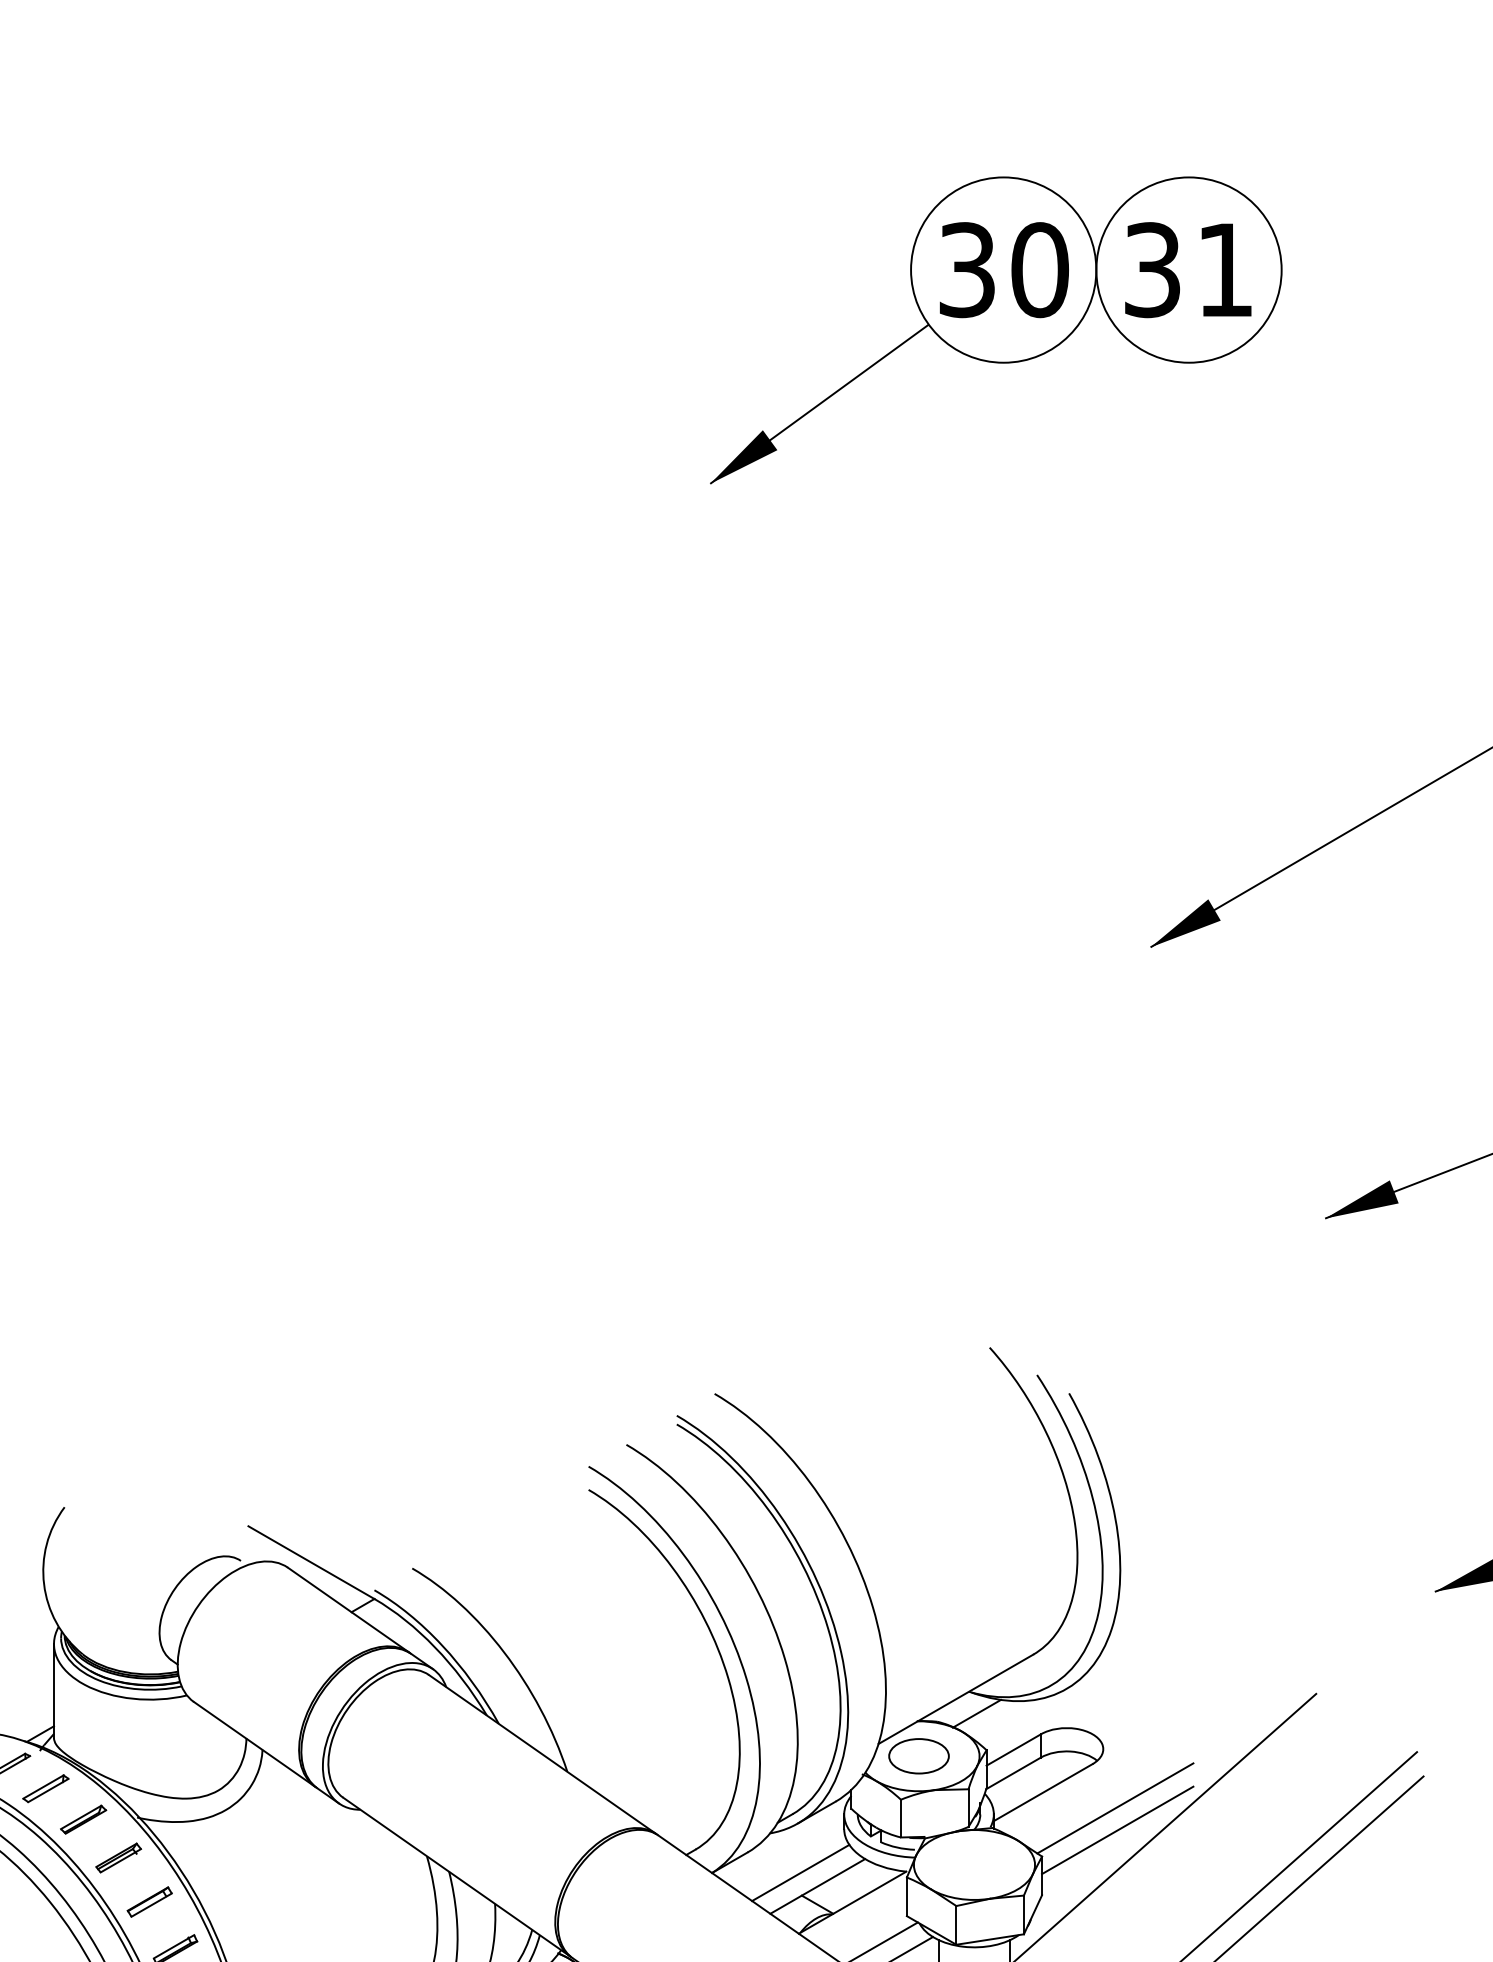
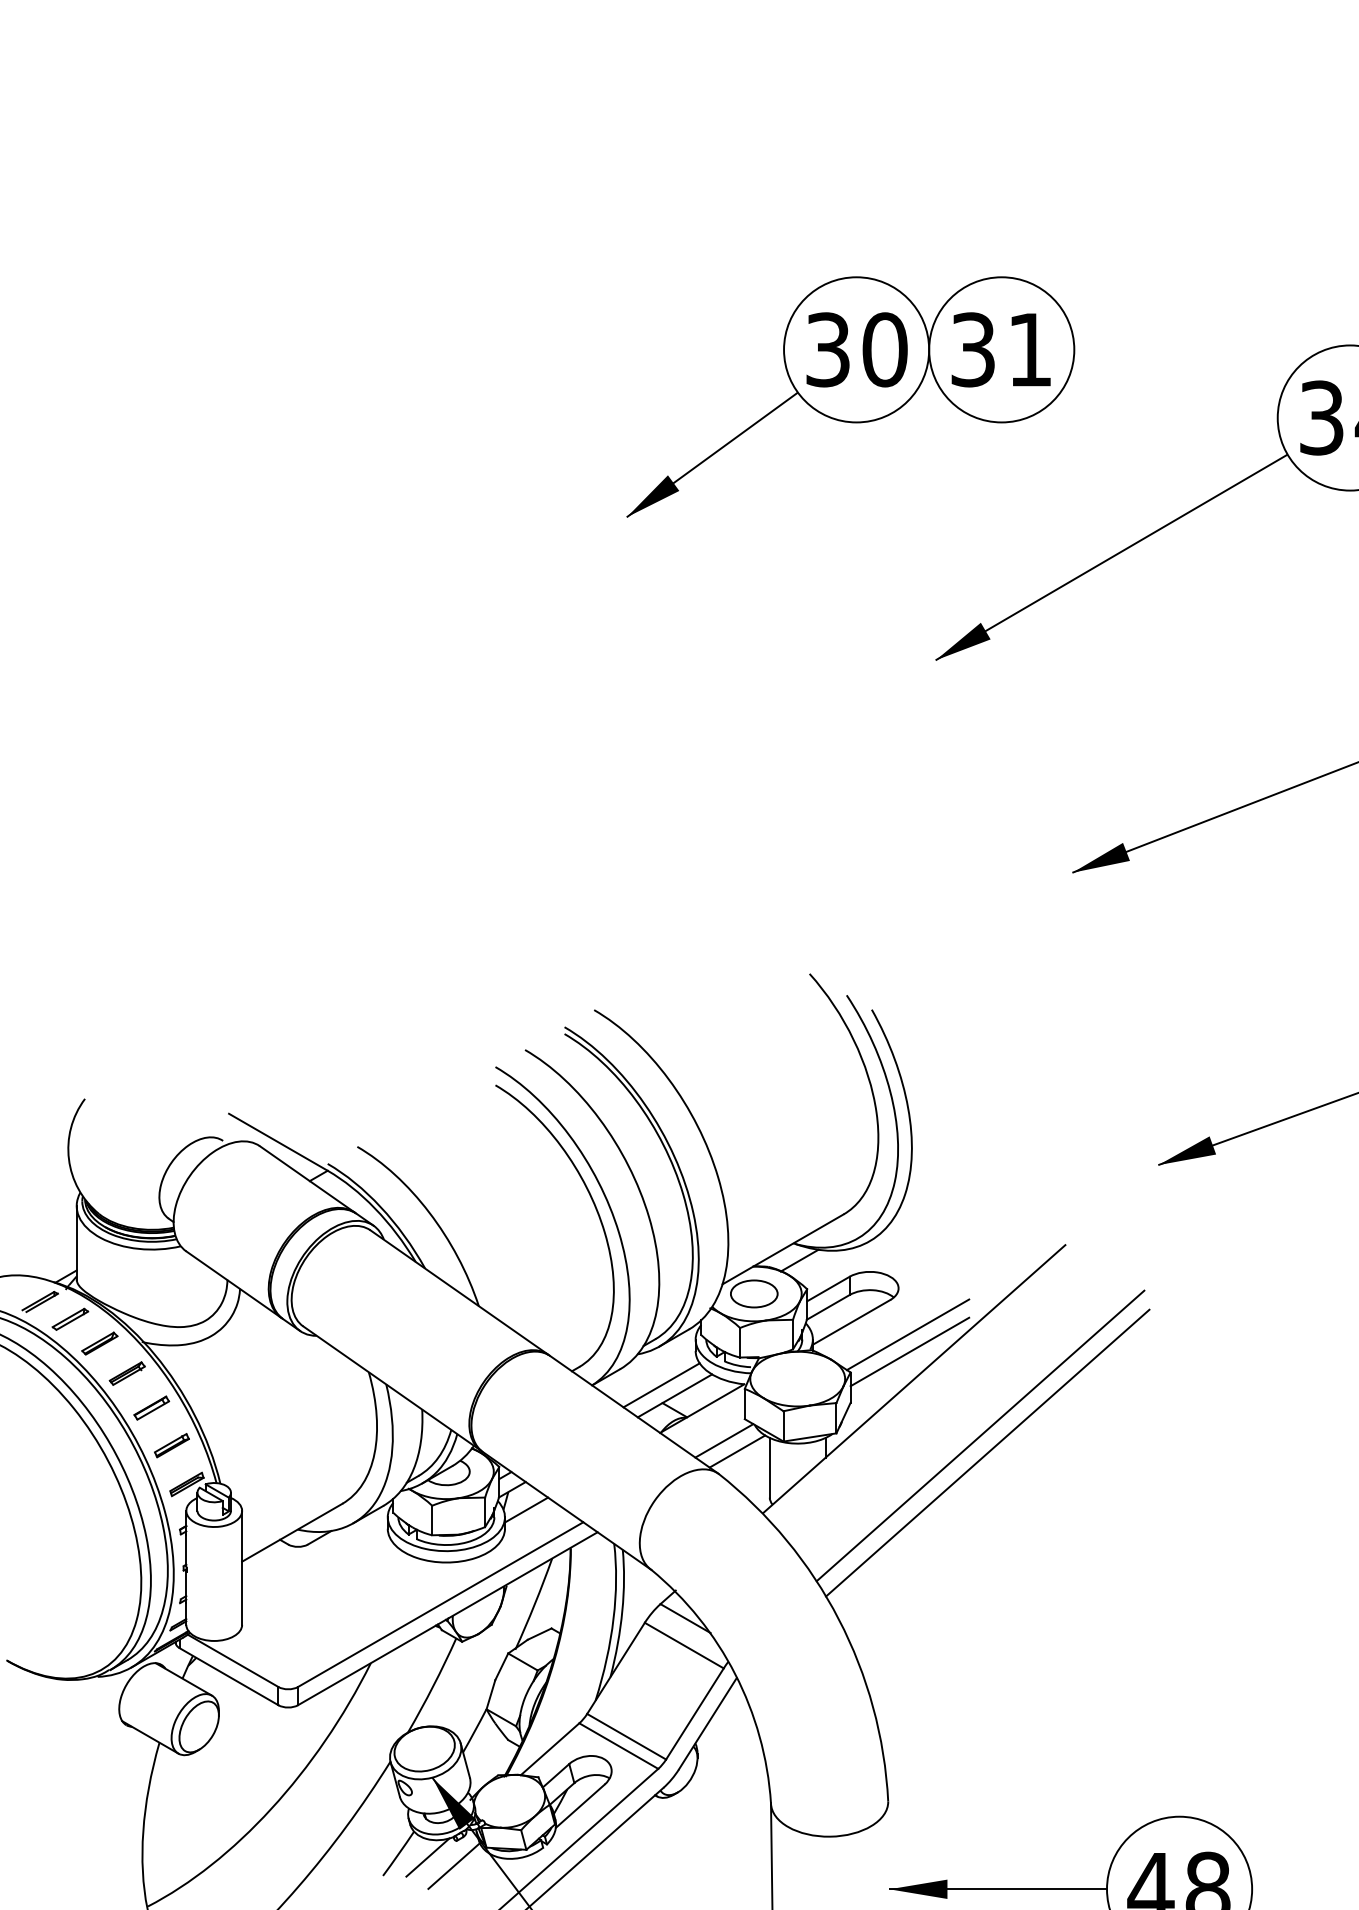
part: (995, 329) -> (850, 396), moved

